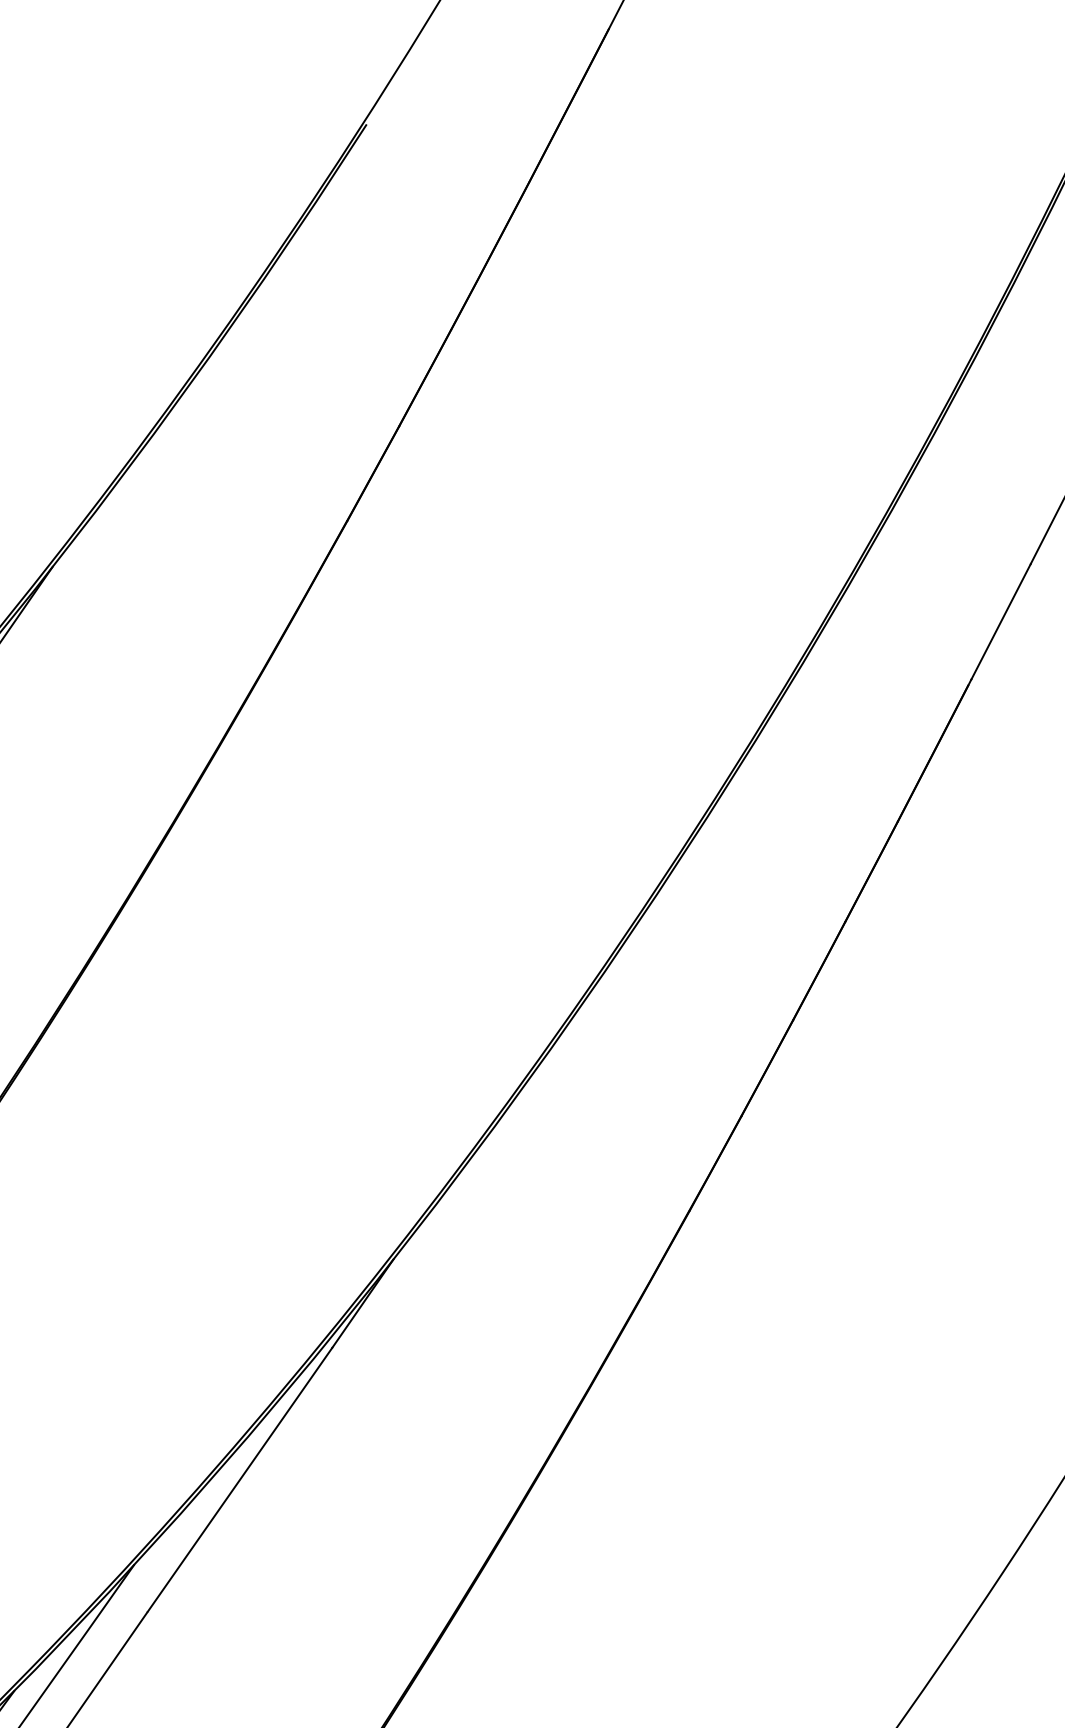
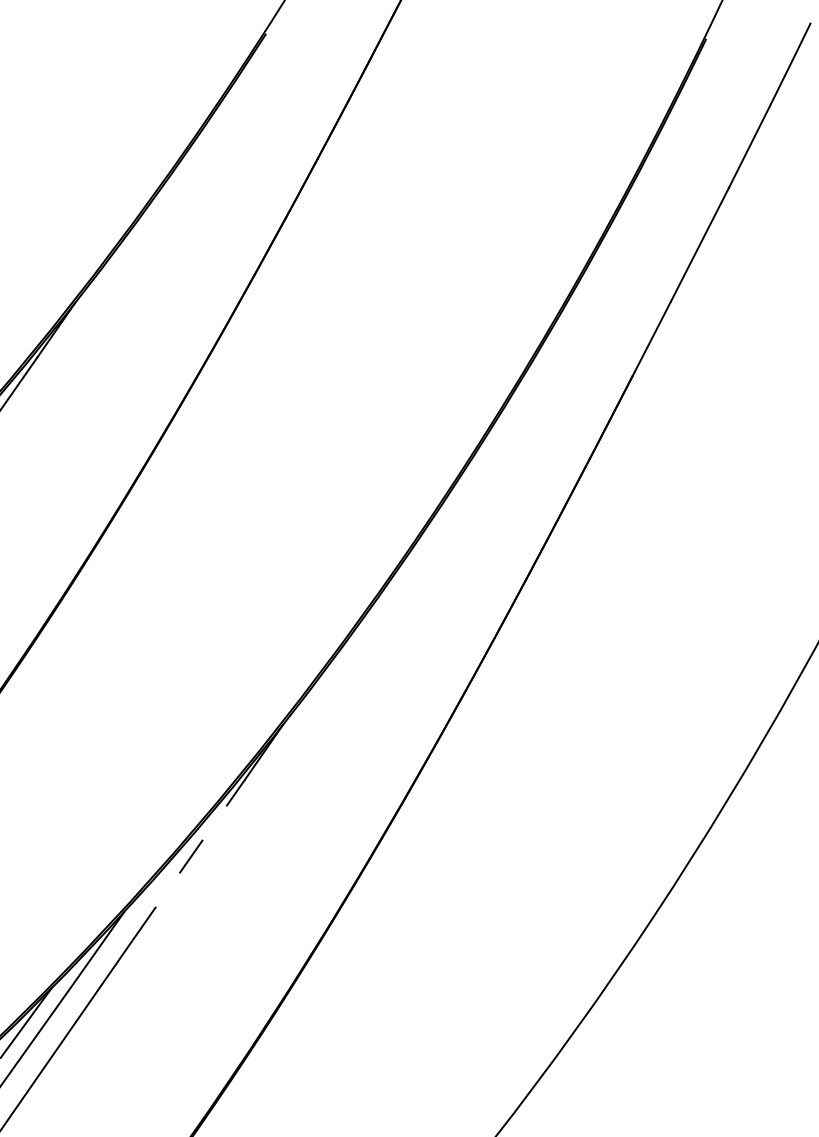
line: (240, 1479) -> (189, 859), solid -> dashed

